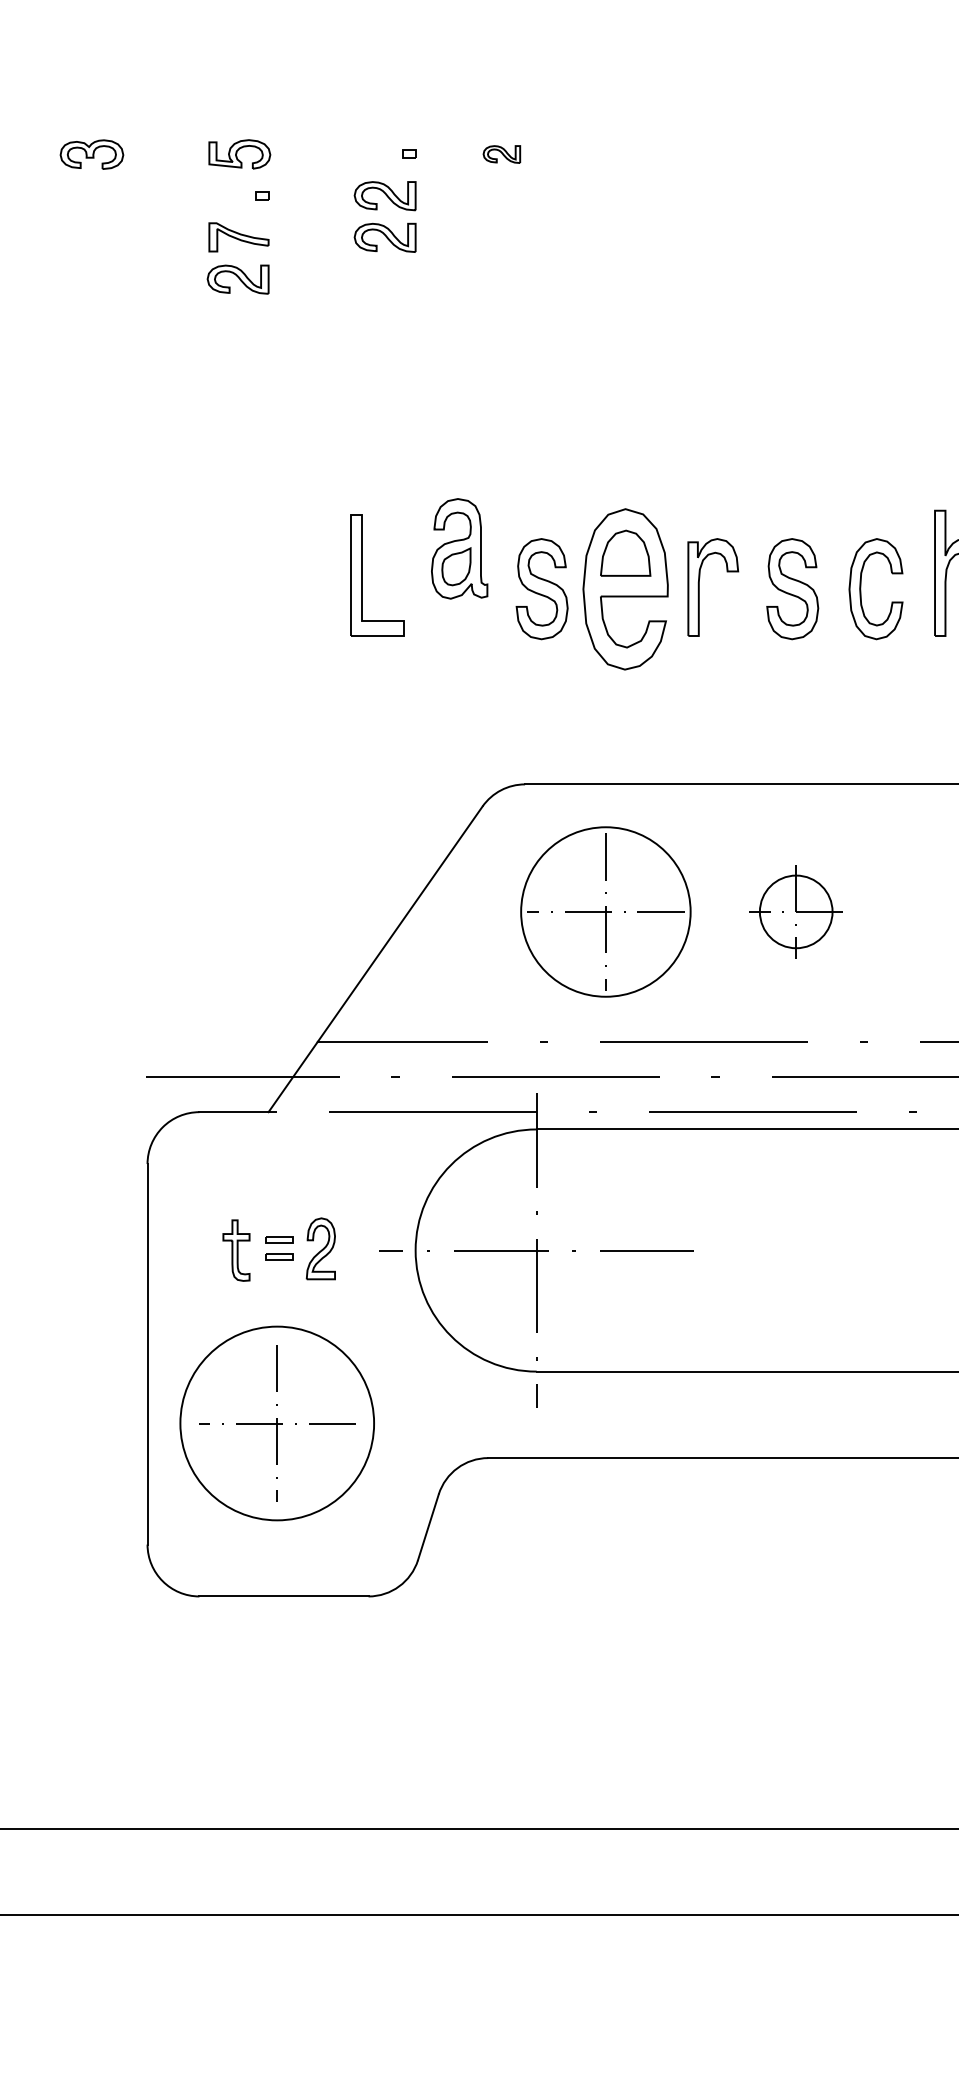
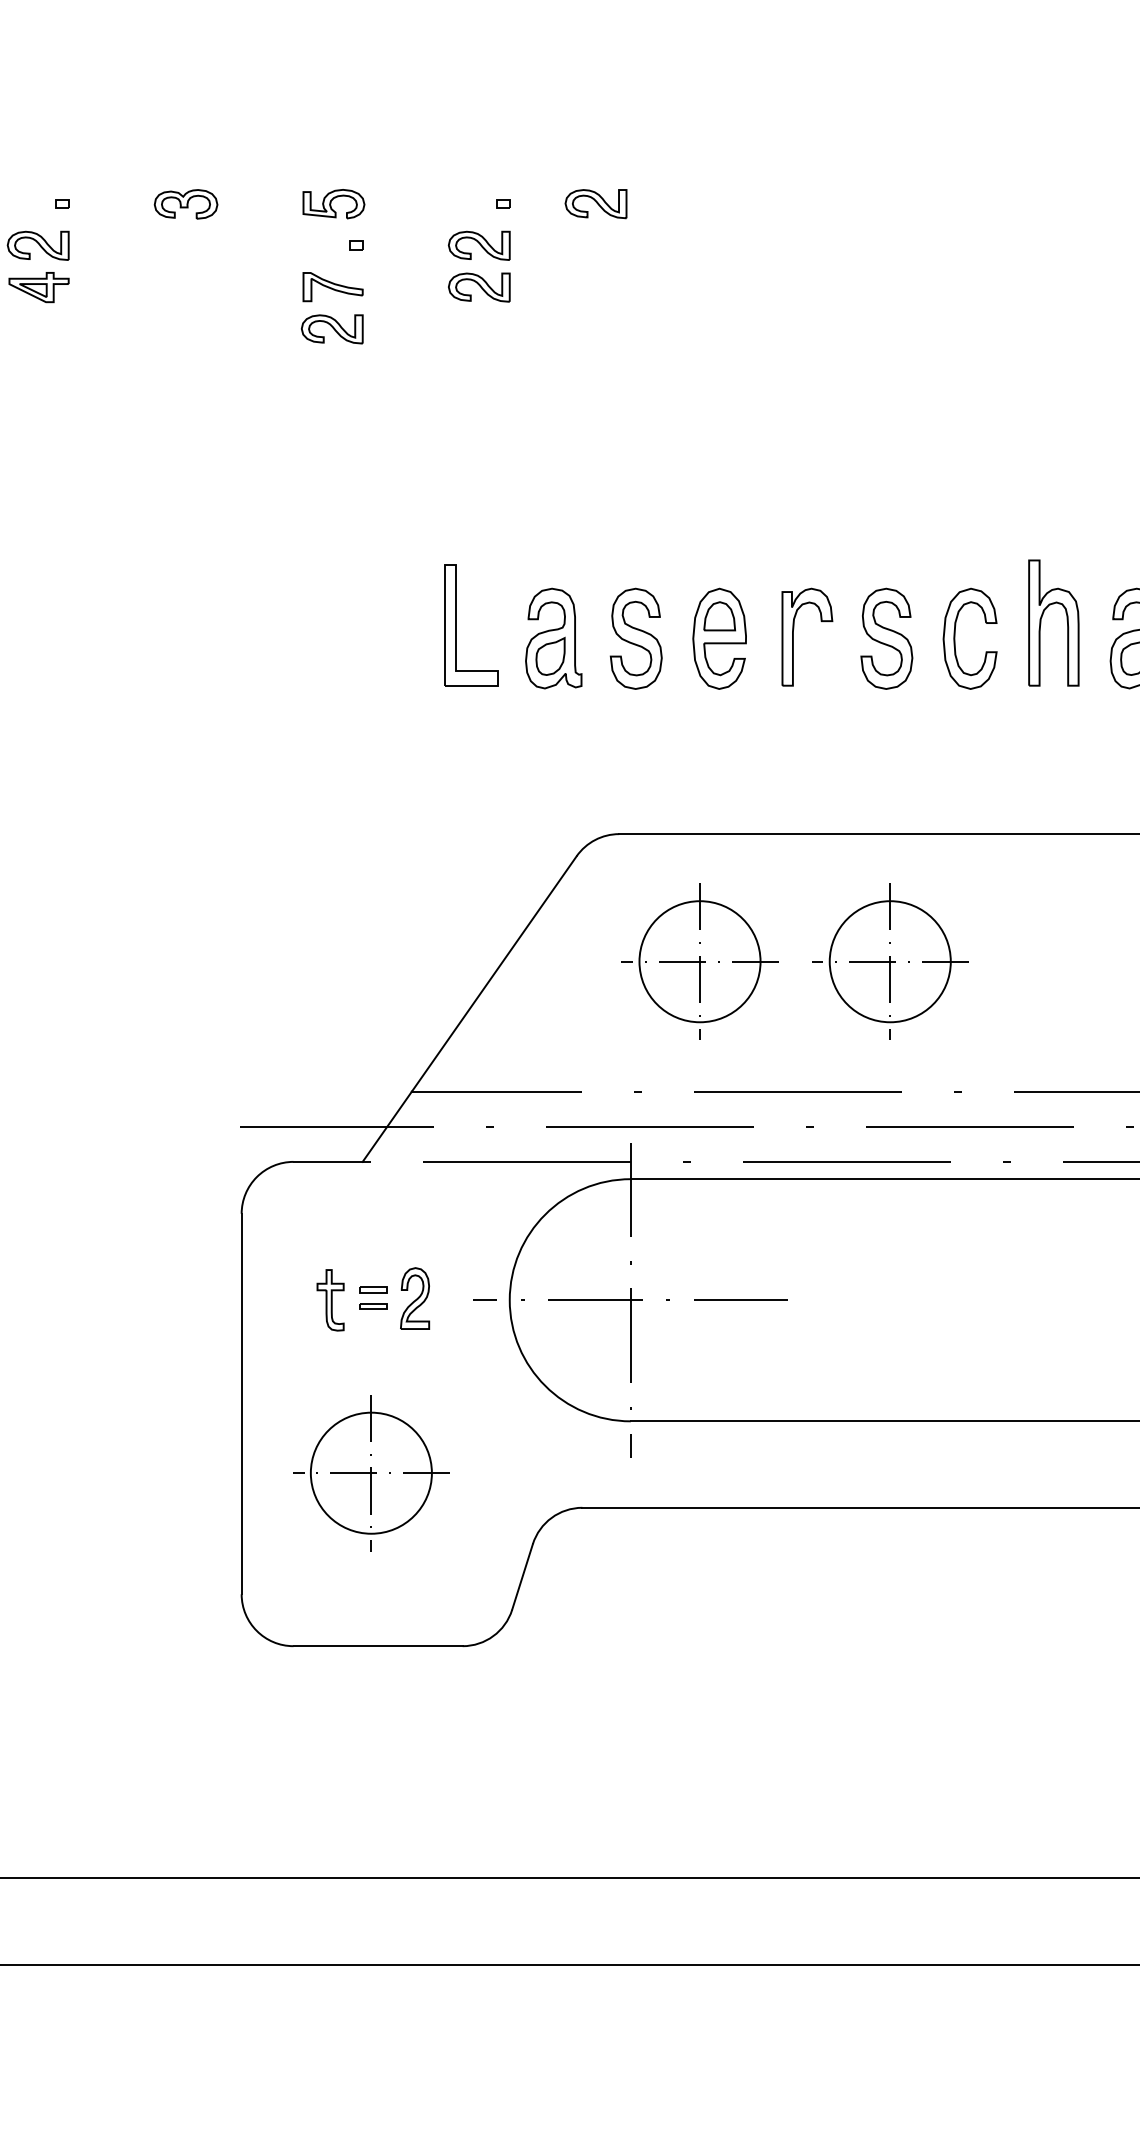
part: (501, 154) -> (595, 204), size x1.67
part: (459, 548) -> (553, 638), moved
part: (625, 588) -> (719, 638), size x0.62
circle: (605, 911) -> (699, 961), size x0.71
part: (796, 911) -> (890, 961), size x1.67
circle: (276, 1422) -> (370, 1472), size x0.62

